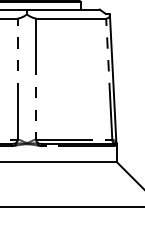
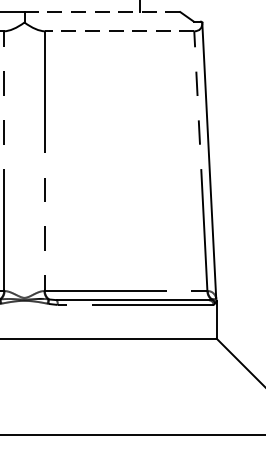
line: (62, 9) -> (100, 11), solid -> dashed
line: (71, 18) -> (119, 31), solid -> dashed

